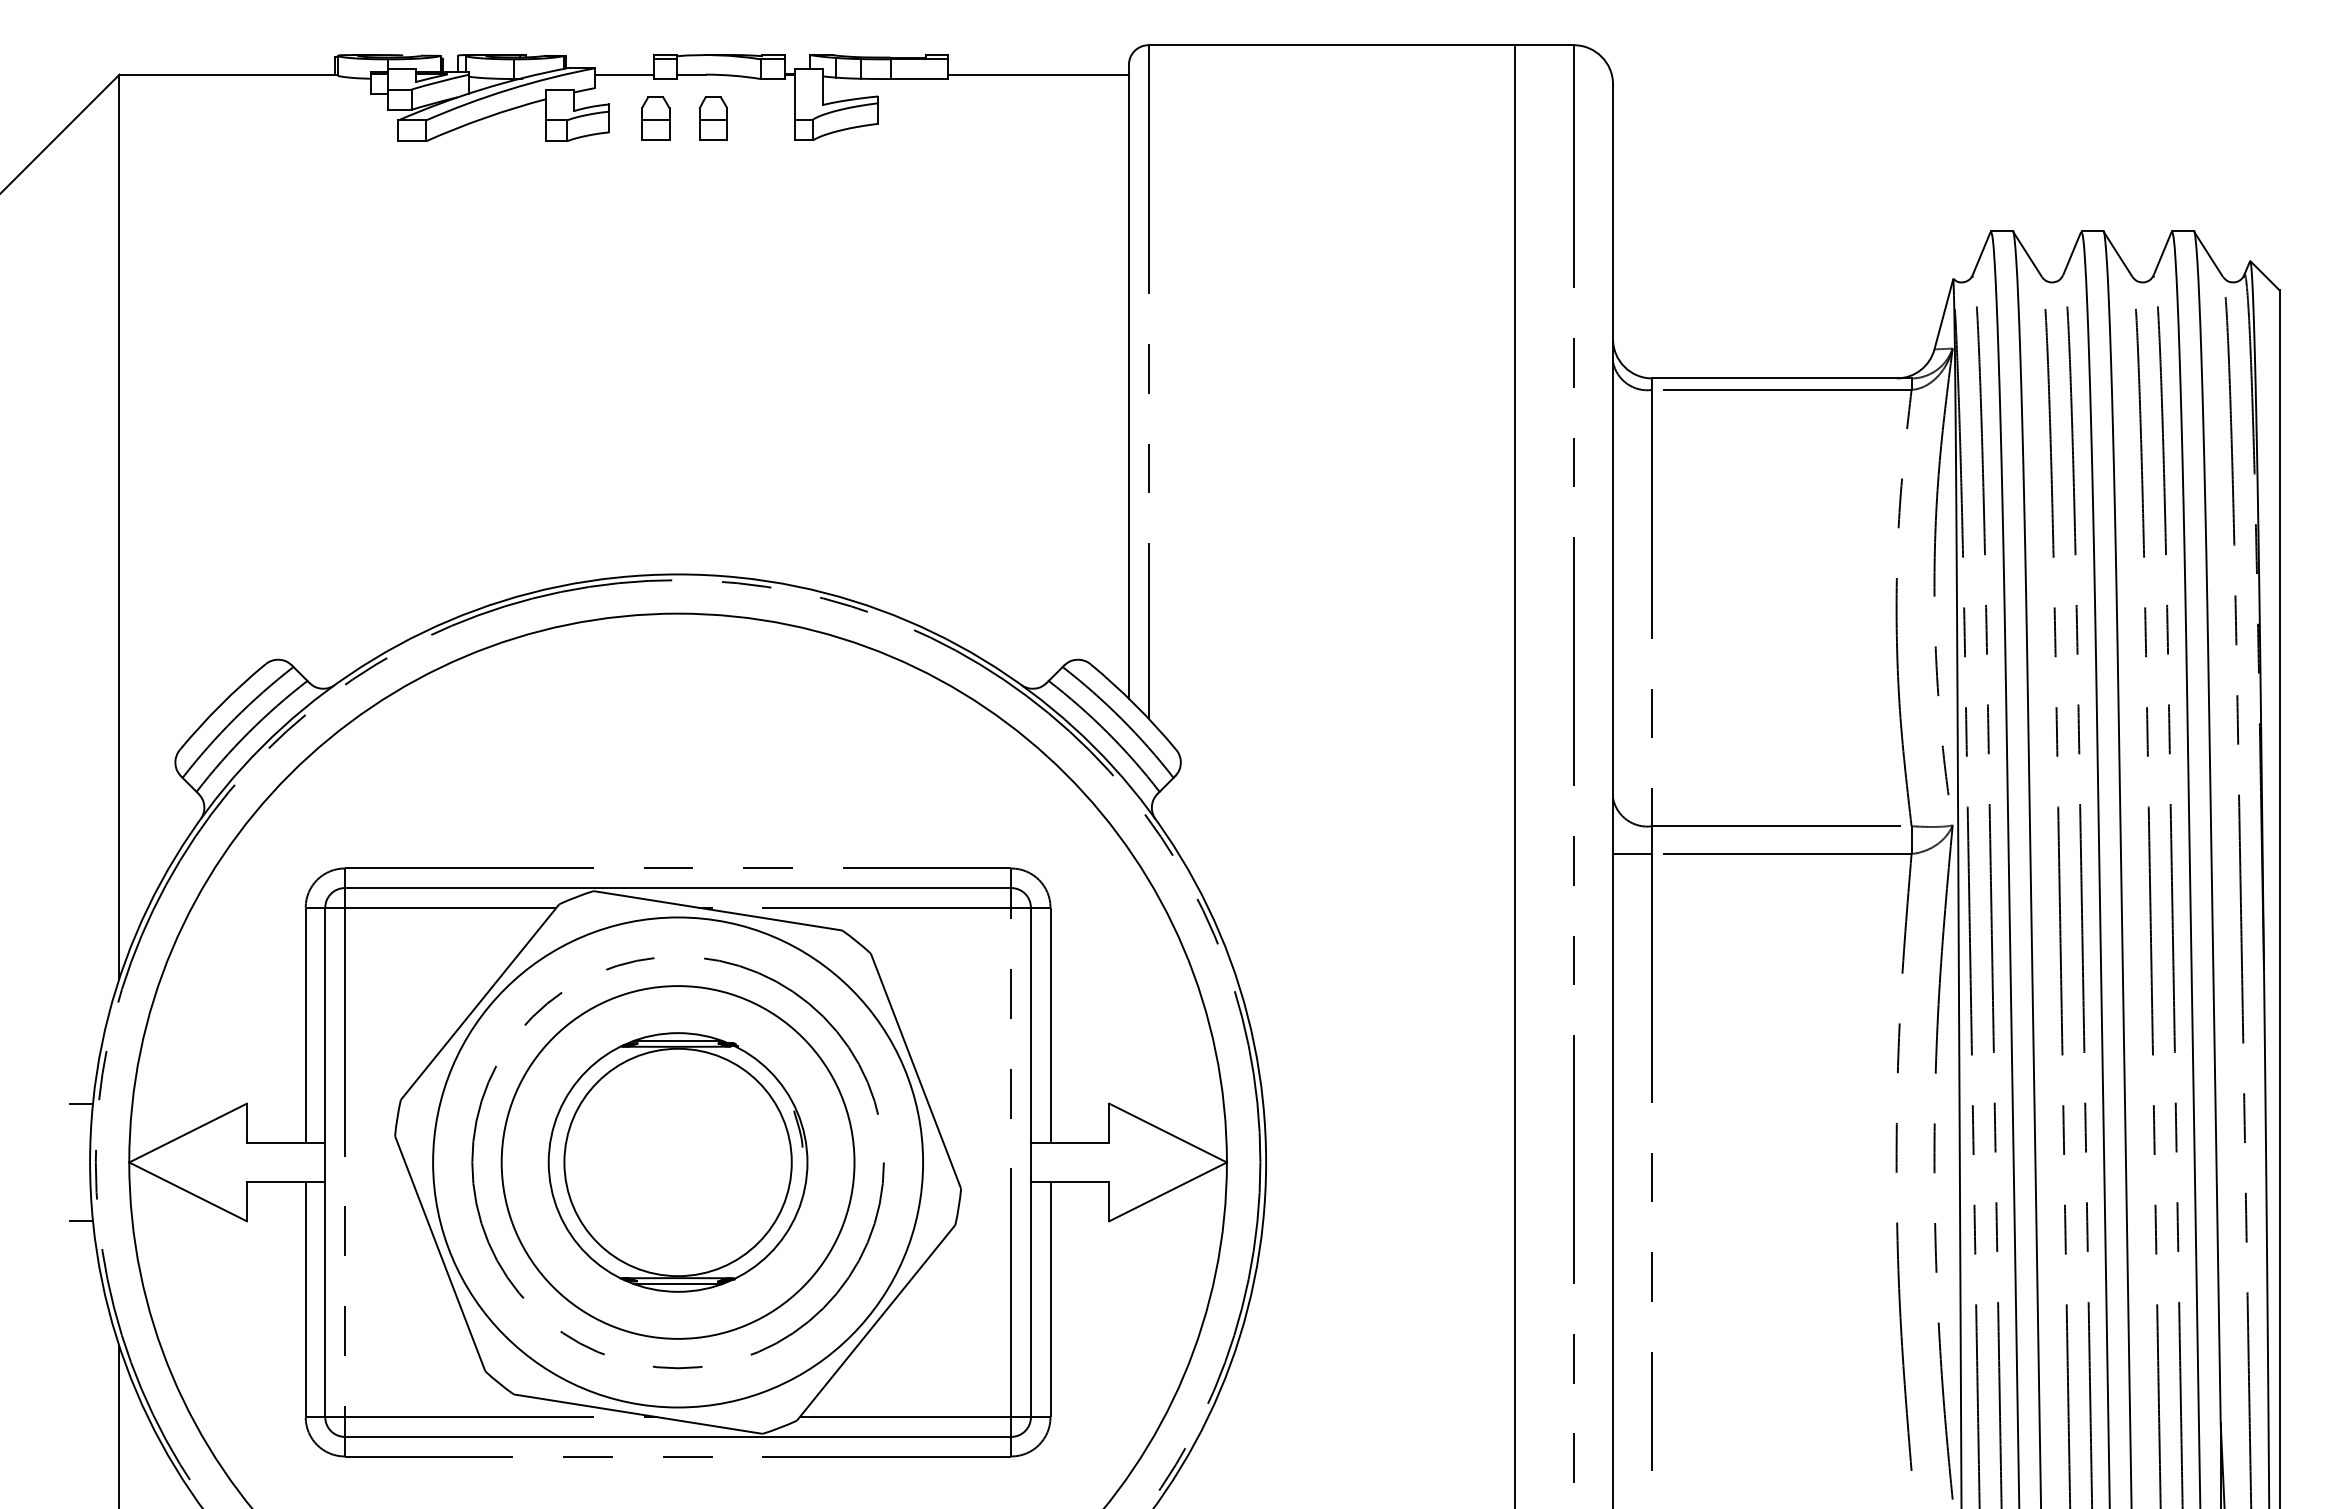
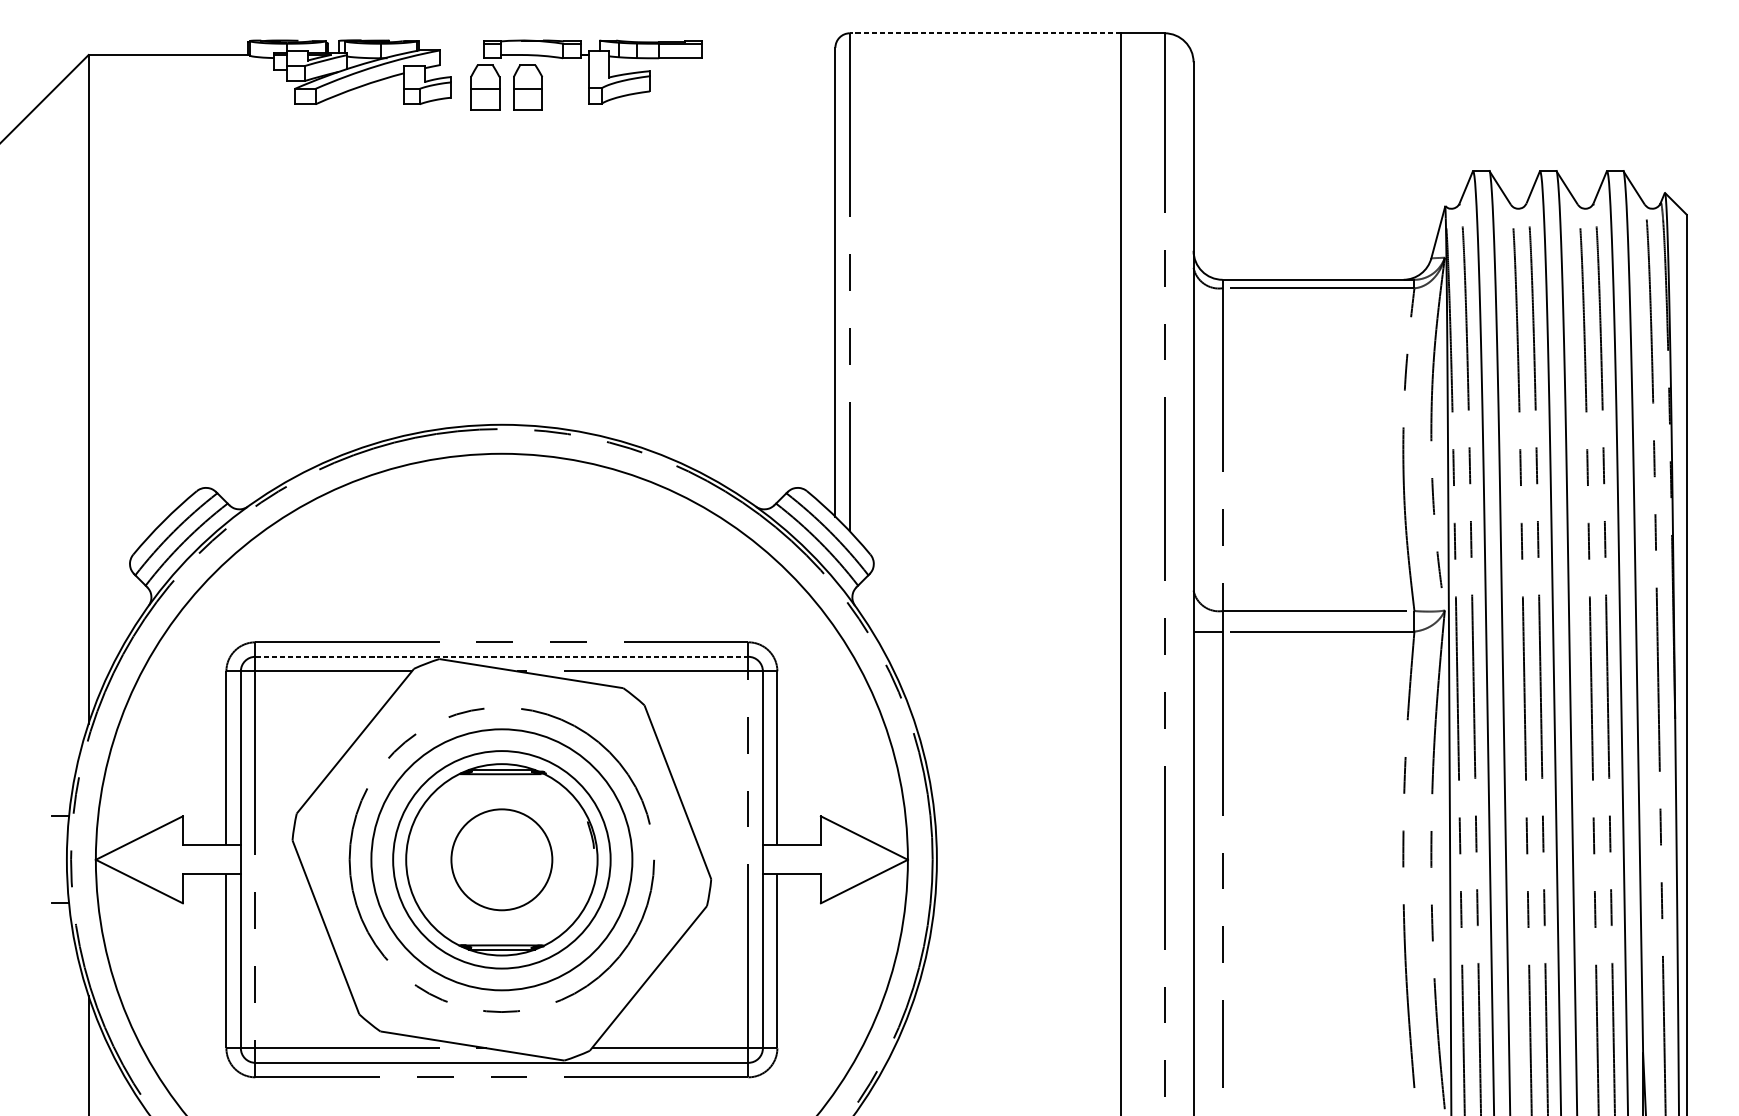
line: (1331, 45) -> (985, 33), solid -> dashed
line: (624, 74) -> (462, 54), removed
line: (1038, 74) -> (768, 54), removed
part: (655, 118) -> (485, 87), size x1.4
part: (713, 118) -> (528, 87), size x1.4
line: (678, 888) -> (502, 657), solid -> dashed
circle: (677, 1162) -> (501, 859), size x0.6
circle: (678, 1162) -> (502, 859), size x0.6

